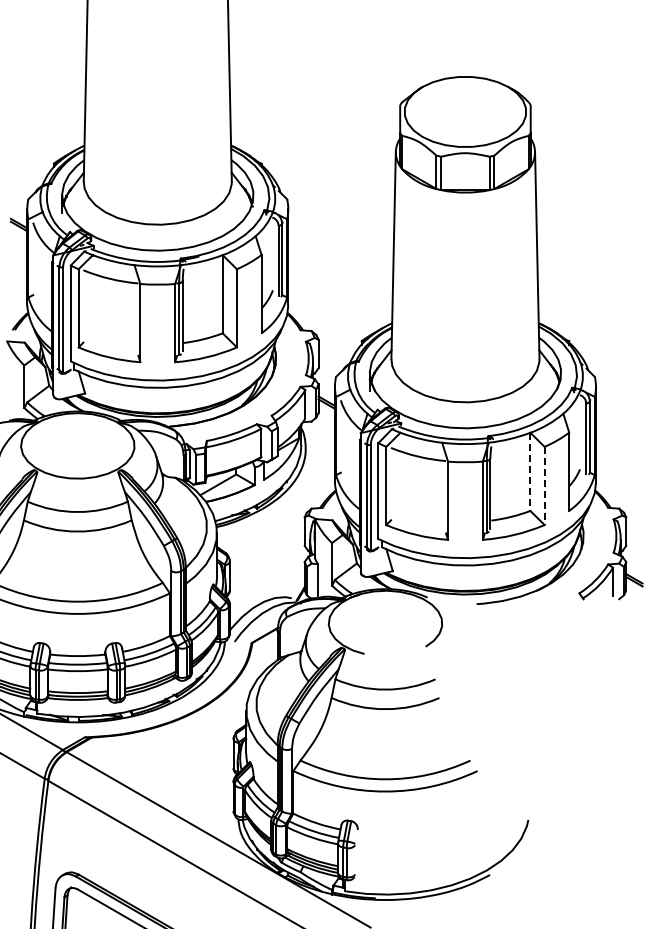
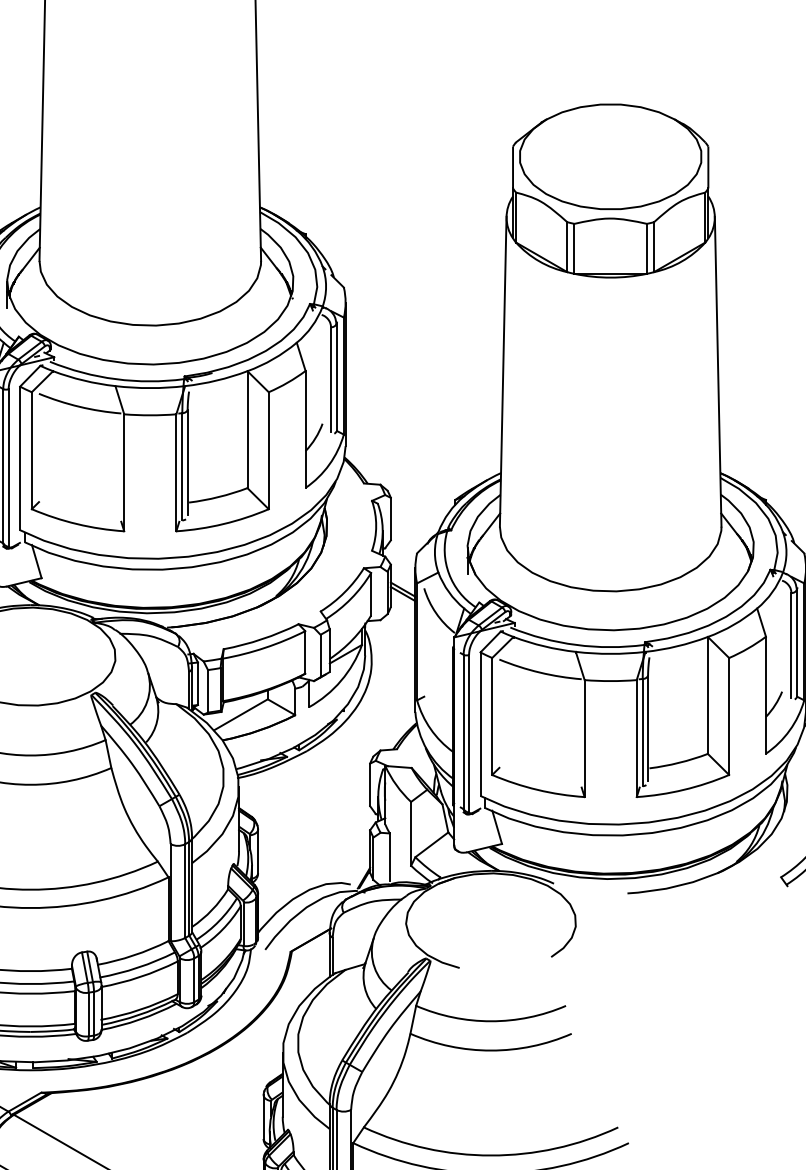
line: (530, 472) -> (708, 696), dashed -> solid
line: (544, 486) -> (728, 717), dashed -> solid

